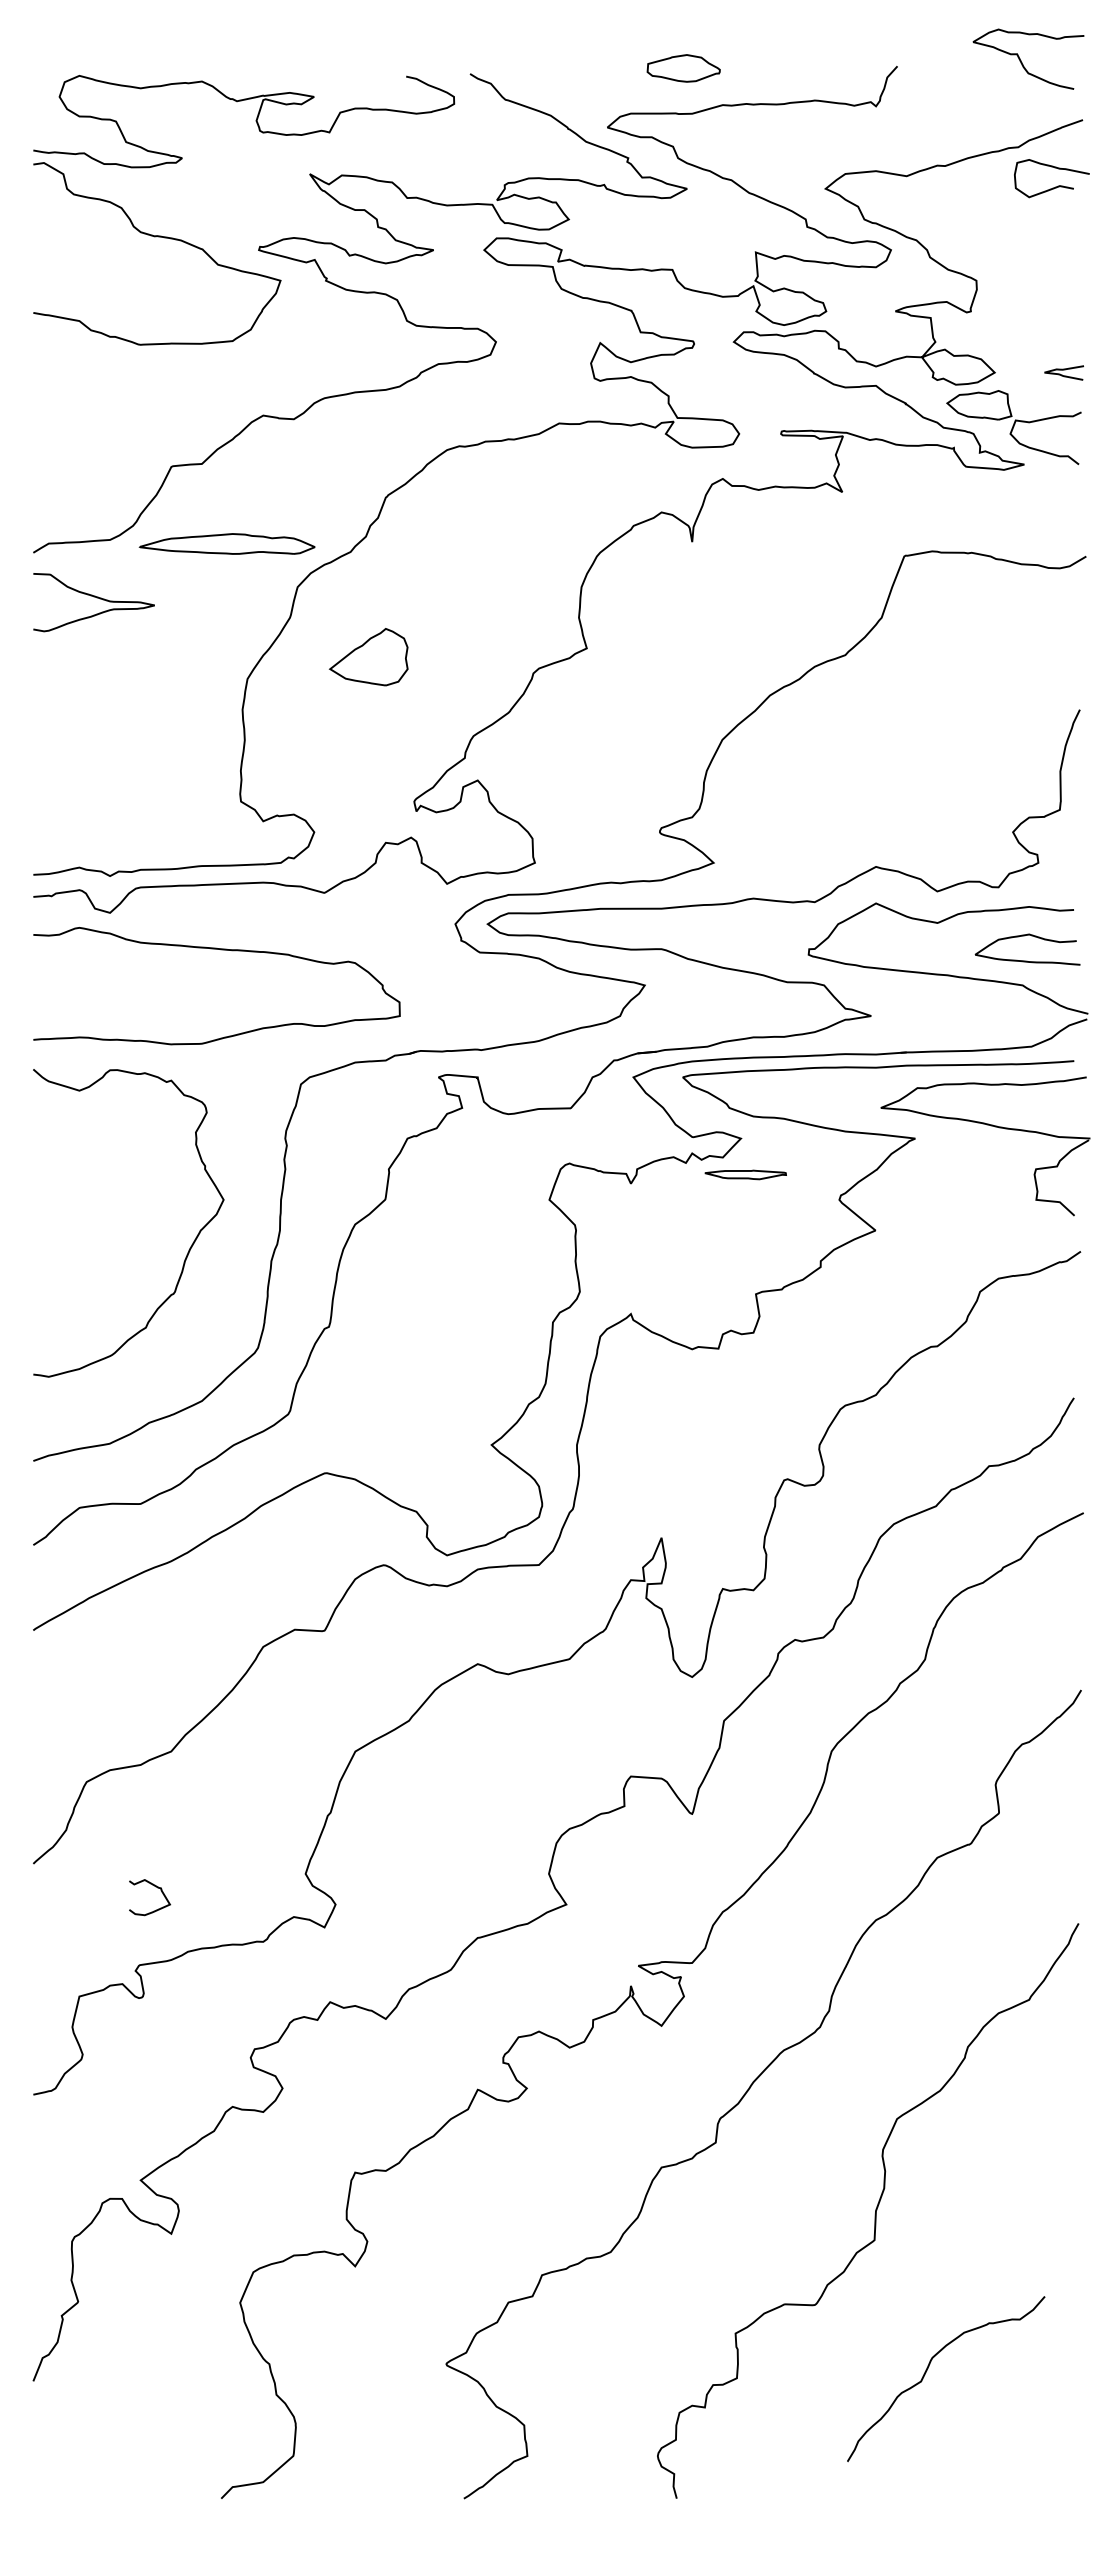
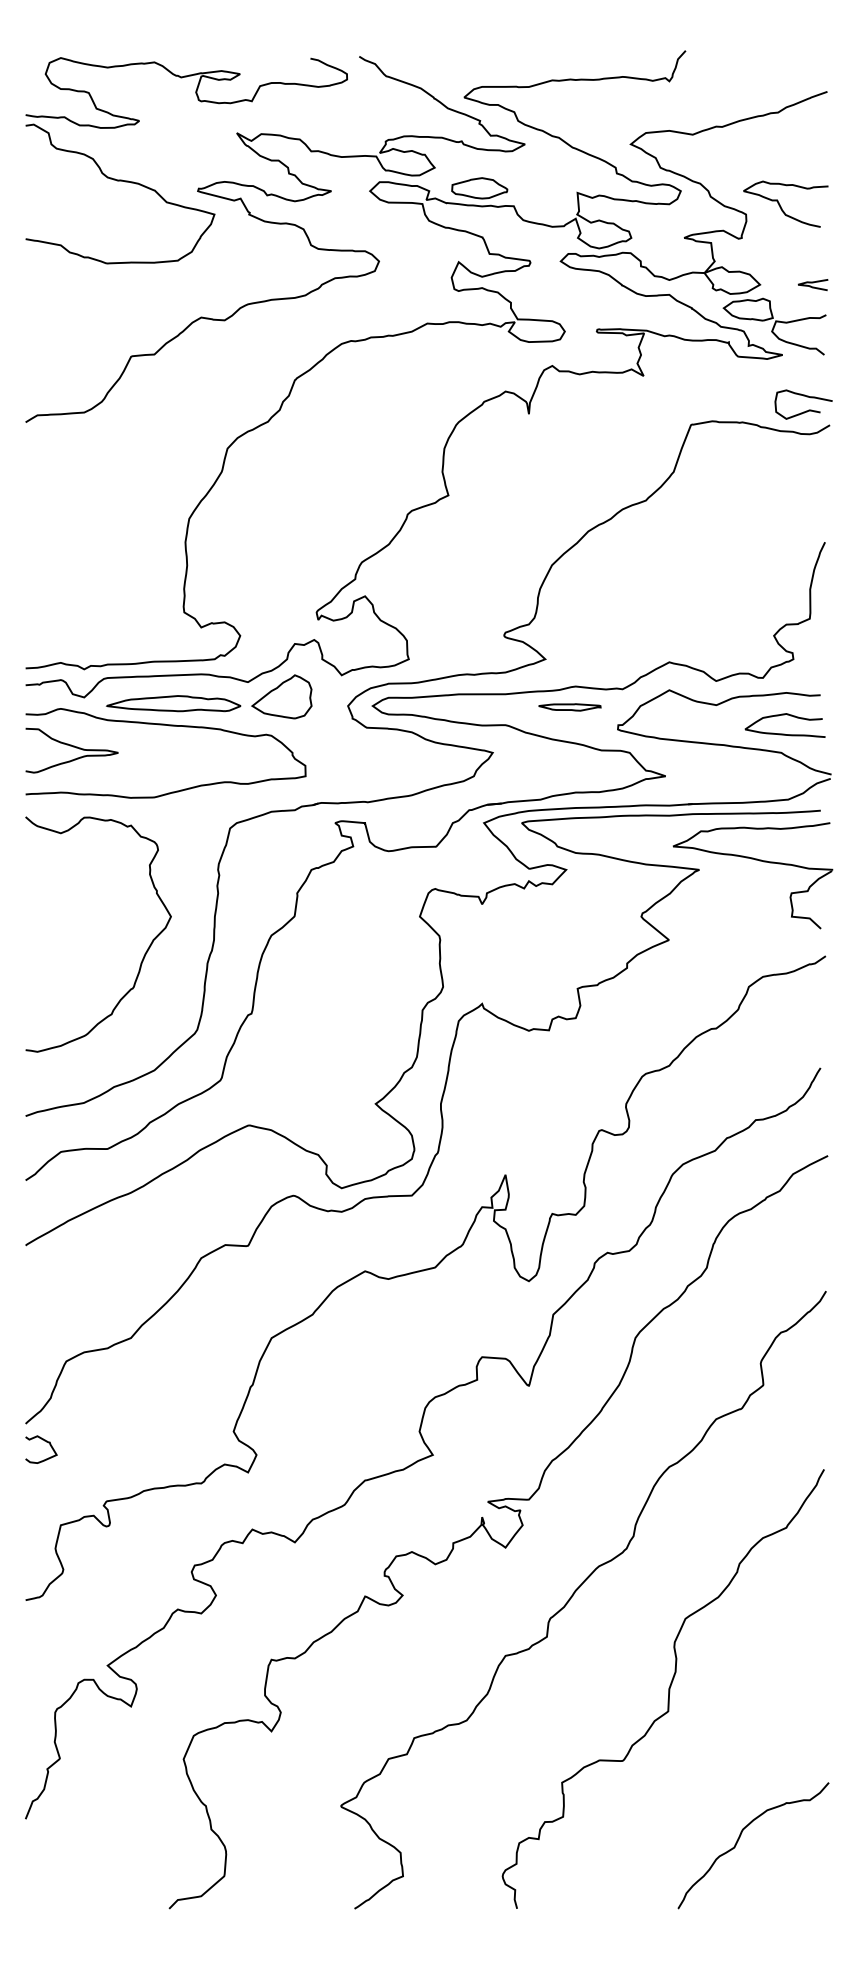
curve: (1022, 62) -> (781, 206), moved
part: (683, 68) -> (479, 188), moved
curve: (1055, 186) -> (806, 410), moved
part: (226, 543) -> (173, 703), moved
curve: (93, 597) -> (71, 746), moved
part: (368, 657) -> (281, 697), moved
part: (745, 1174) -> (569, 707), moved
curve: (155, 1887) -> (45, 1441), moved
curve: (927, 2370) -> (739, 1839), moved

